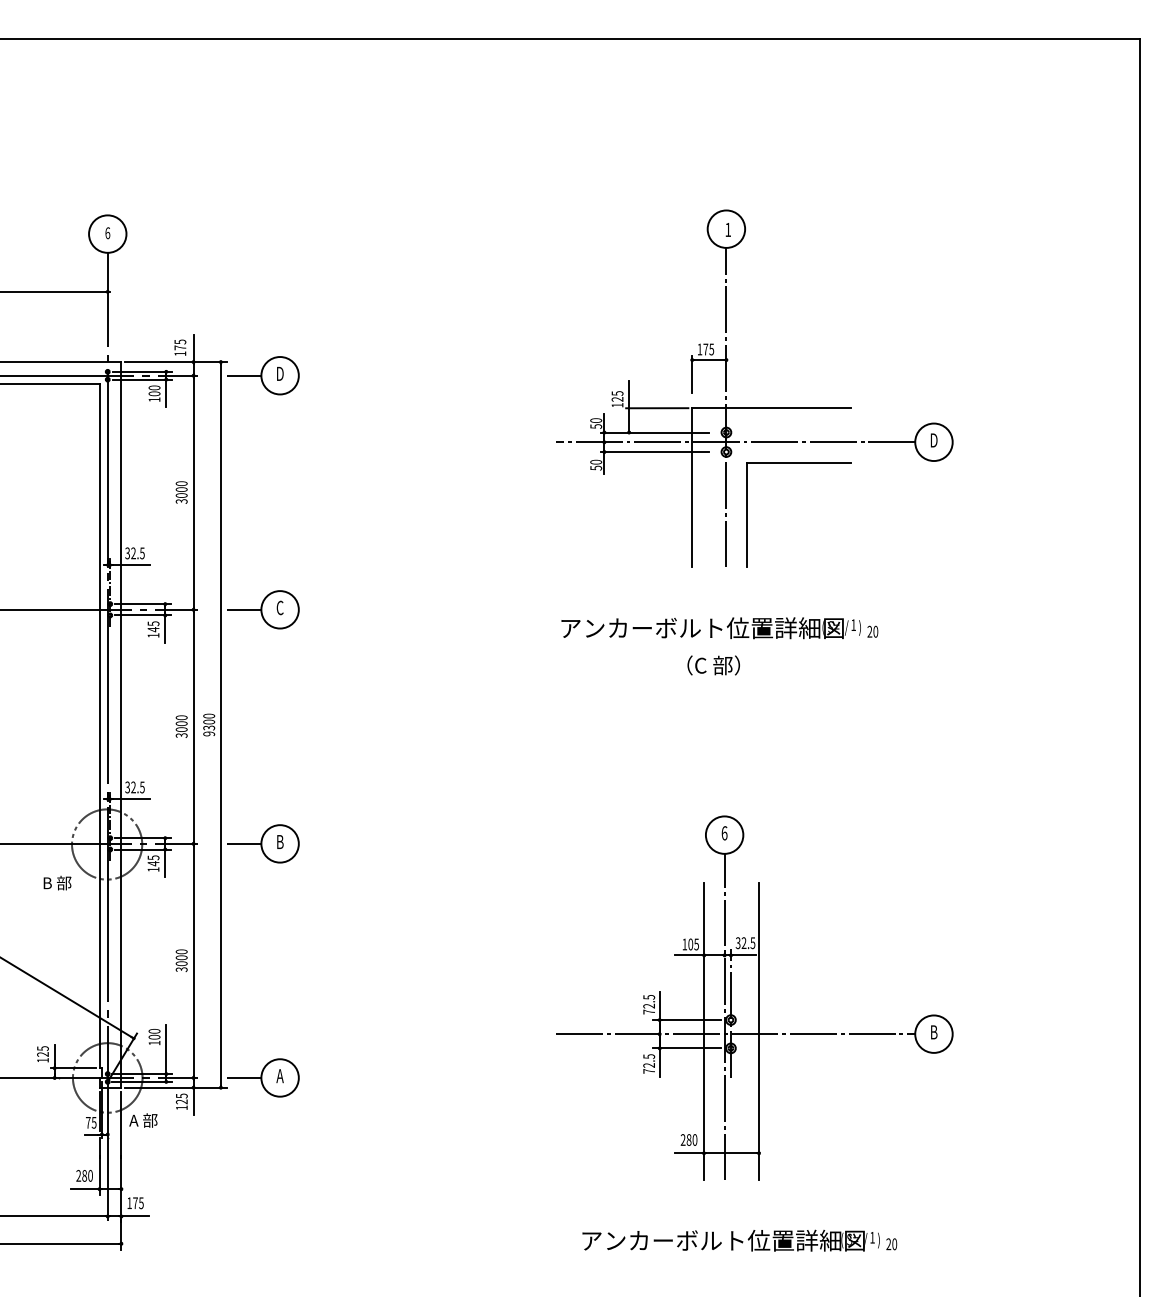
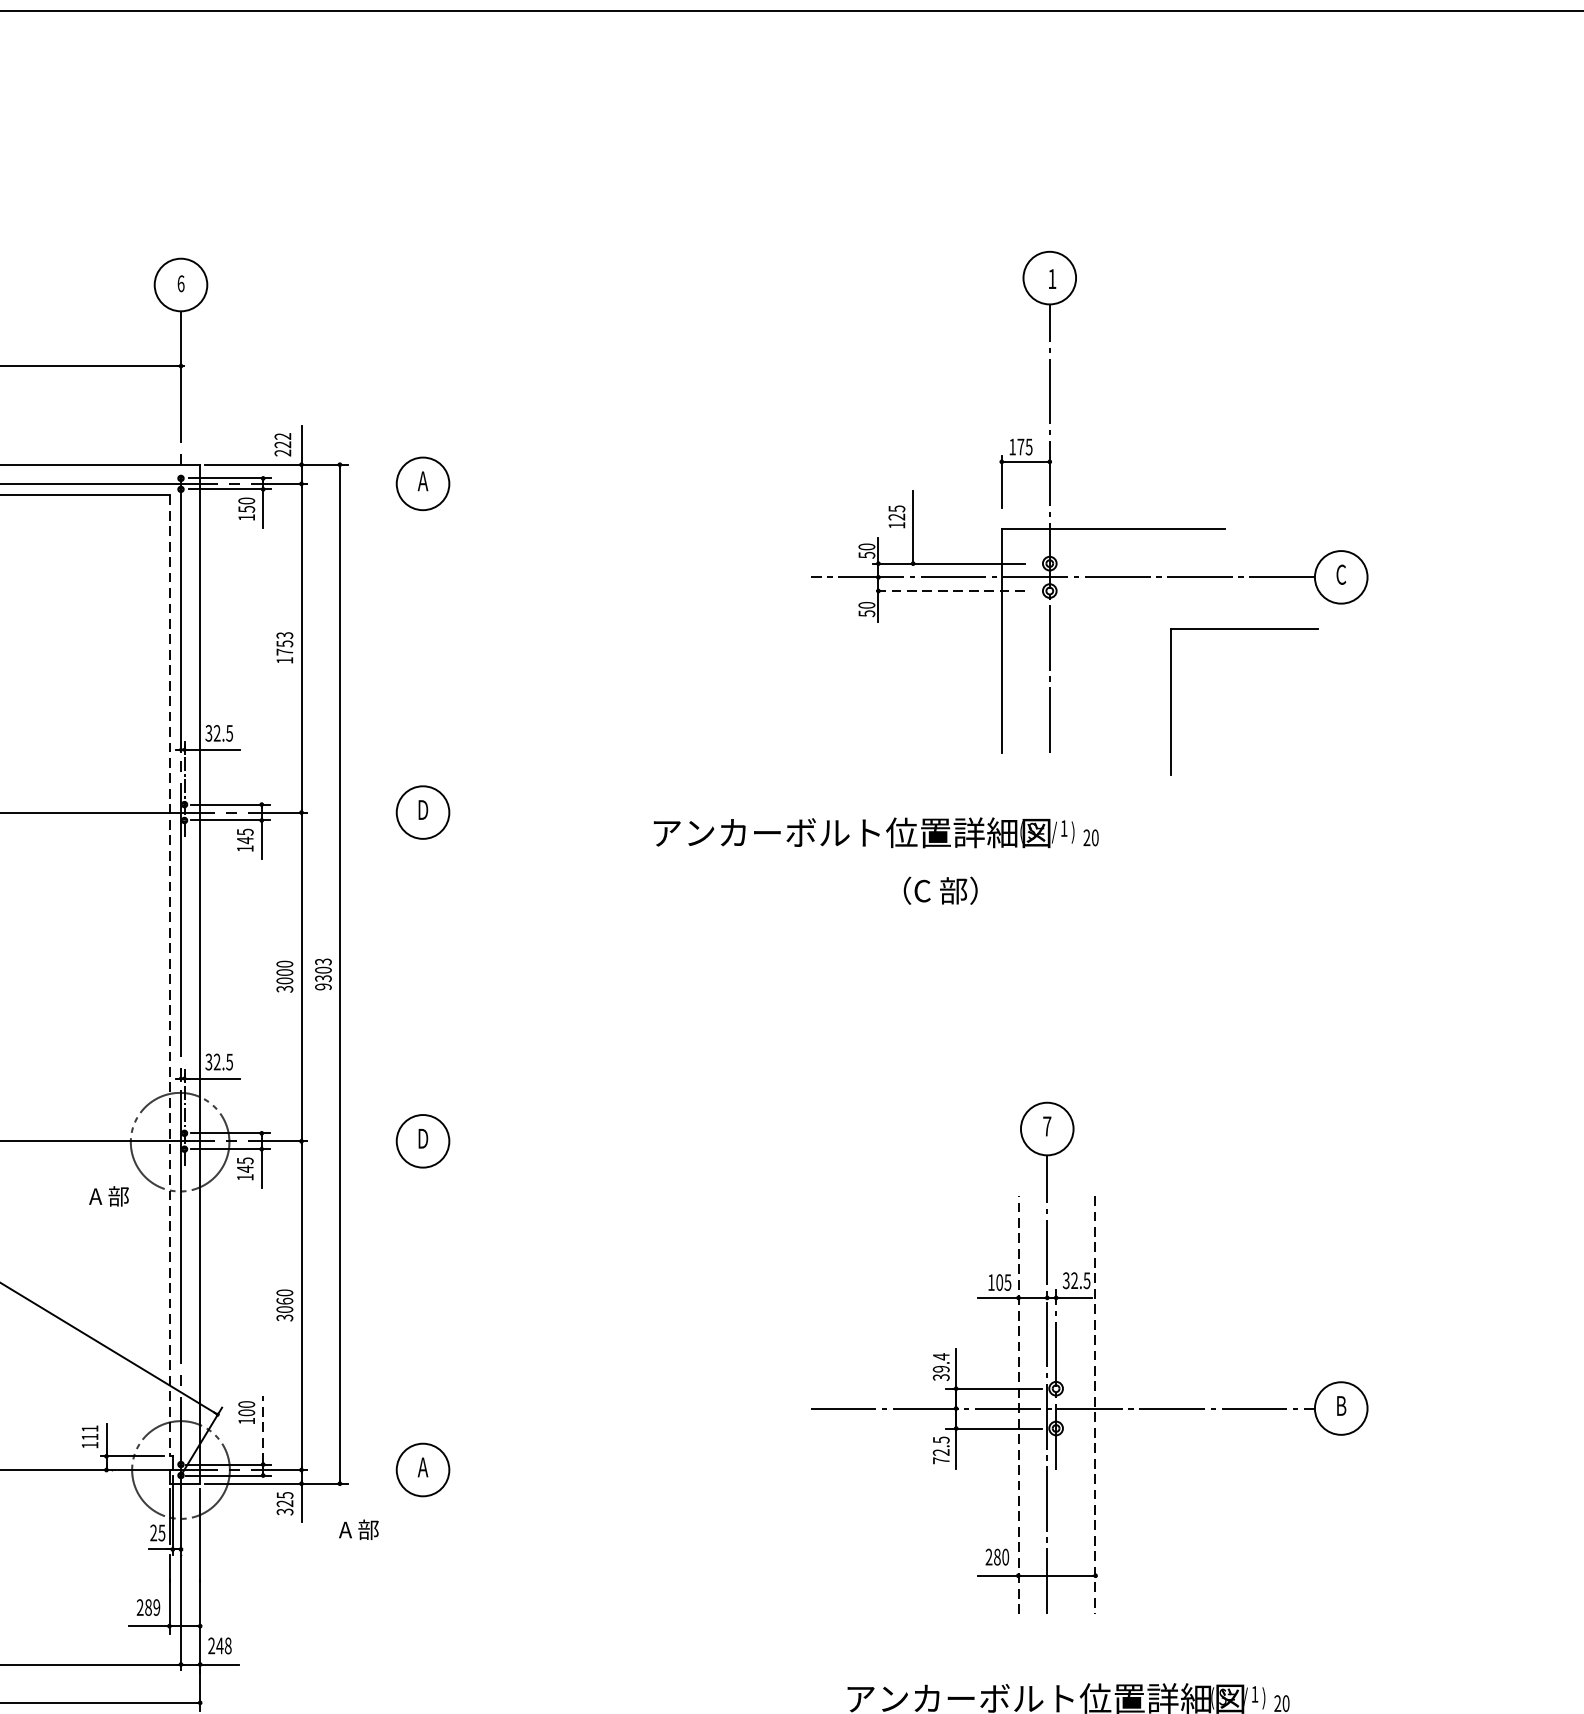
text: (180, 347) -> (283, 444), 175 -> 222
text: (279, 373) -> (422, 480), D -> A
line: (243, 375) -> (371, 483), removed
text: (154, 393) -> (246, 508), 100 -> 150
line: (657, 408) -> (953, 529), removed
text: (933, 440) -> (1340, 574), D -> C
line: (654, 452) -> (948, 591), solid -> dashed
part: (798, 463) -> (1243, 629), moved
text: (181, 492) -> (284, 647), 3000 -> 1753
text: (279, 607) -> (422, 809), C -> D
line: (243, 609) -> (371, 812), removed
text: (719, 628) -> (875, 833), moved
text: (713, 665) -> (940, 890), moved
text: (208, 715) -> (322, 961), 9300 -> 9303
line: (99, 726) -> (169, 976), solid -> dashed
text: (724, 833) -> (1047, 1126), 6 -> 7
text: (280, 841) -> (423, 1137), B -> D
line: (243, 843) -> (371, 1140), removed
text: (56, 882) -> (109, 1195), B 部 -> A 部
text: (181, 957) -> (284, 1300), 3000 -> 3060
text: (649, 1004) -> (941, 1366), 72.5 -> 39.4
line: (704, 1031) -> (1019, 1404), solid -> dashed
line: (758, 1031) -> (1094, 1404), solid -> dashed
line: (166, 1049) -> (263, 1430), solid -> dashed
text: (42, 1051) -> (89, 1432), 125 -> 111
line: (243, 1077) -> (371, 1469), removed
text: (181, 1107) -> (284, 1511), 125 -> 325
text: (143, 1120) -> (358, 1529), moved
text: (88, 1122) -> (153, 1532), 75 -> 25
text: (90, 1175) -> (156, 1606), 280 -> 289
text: (135, 1202) -> (219, 1644), 175 -> 248

